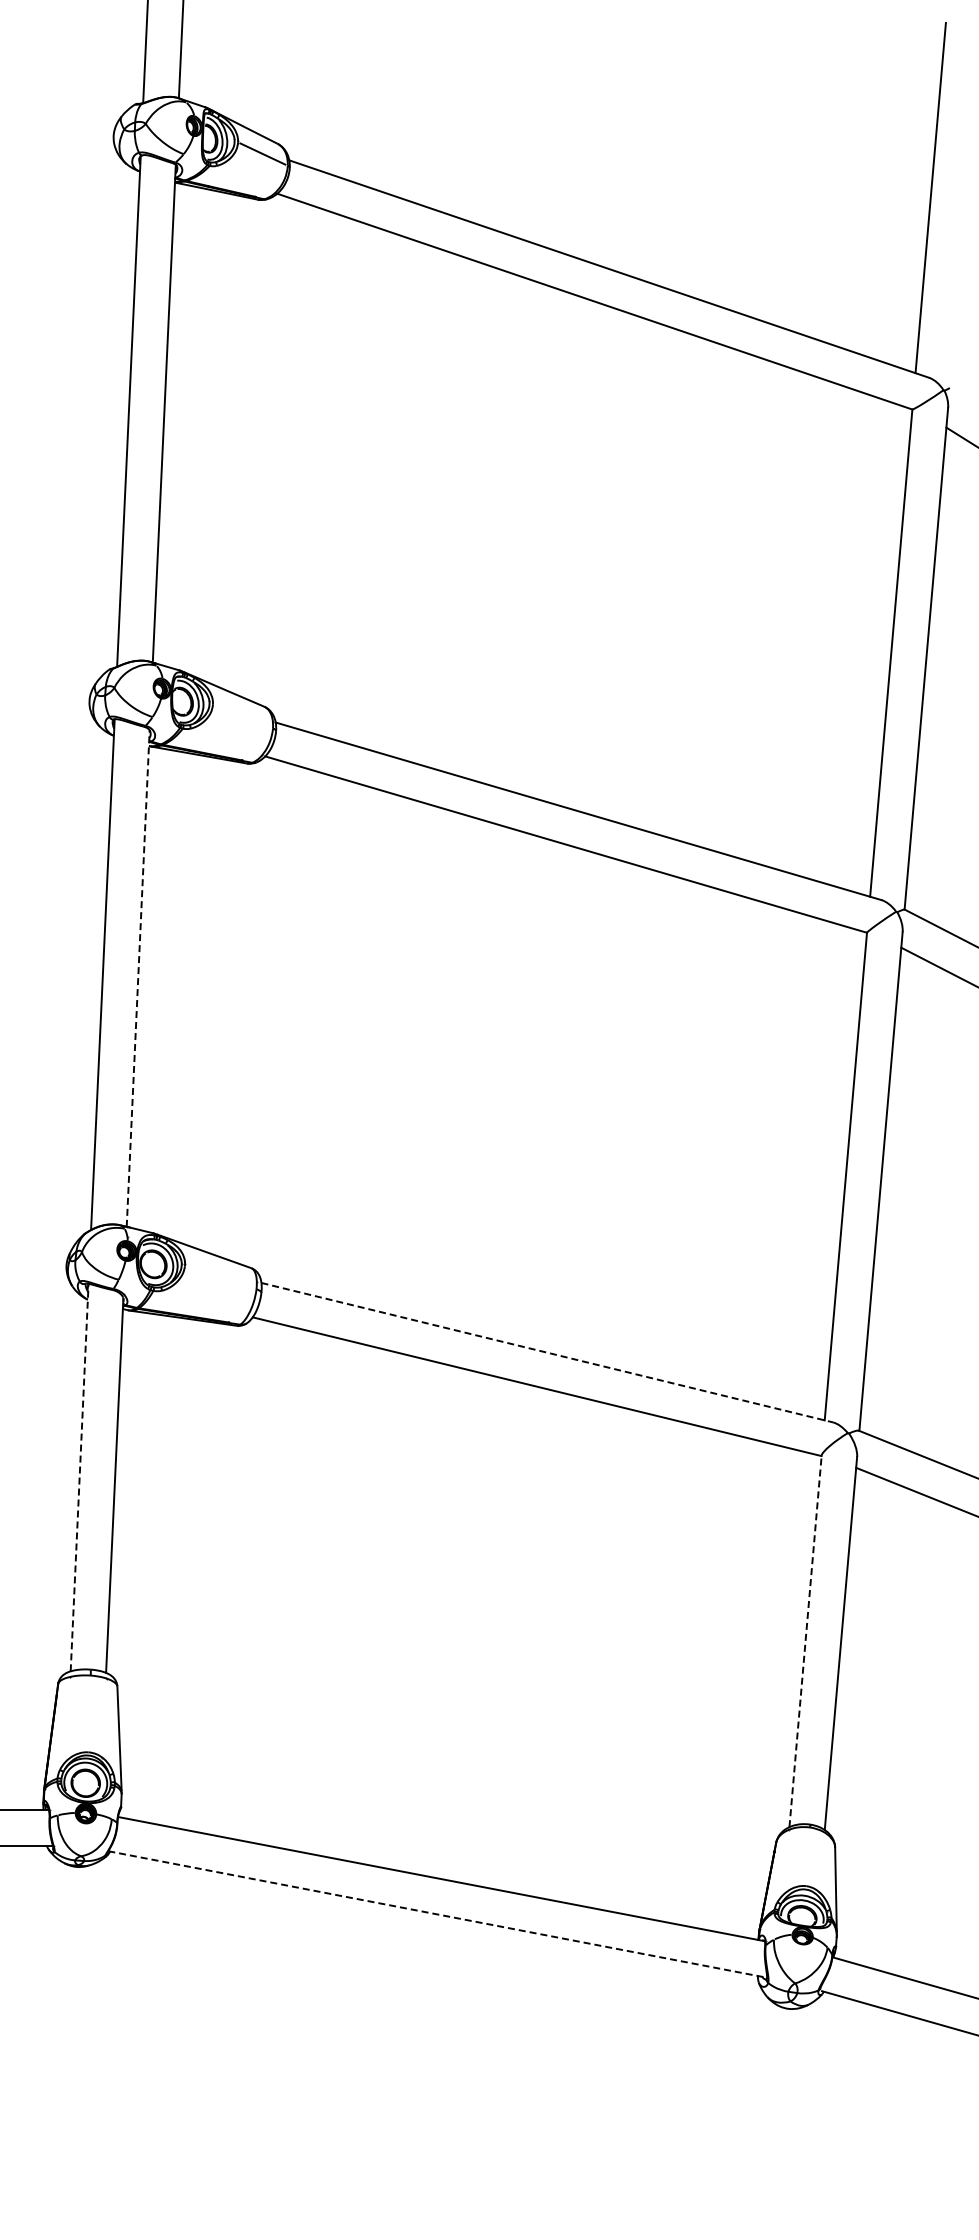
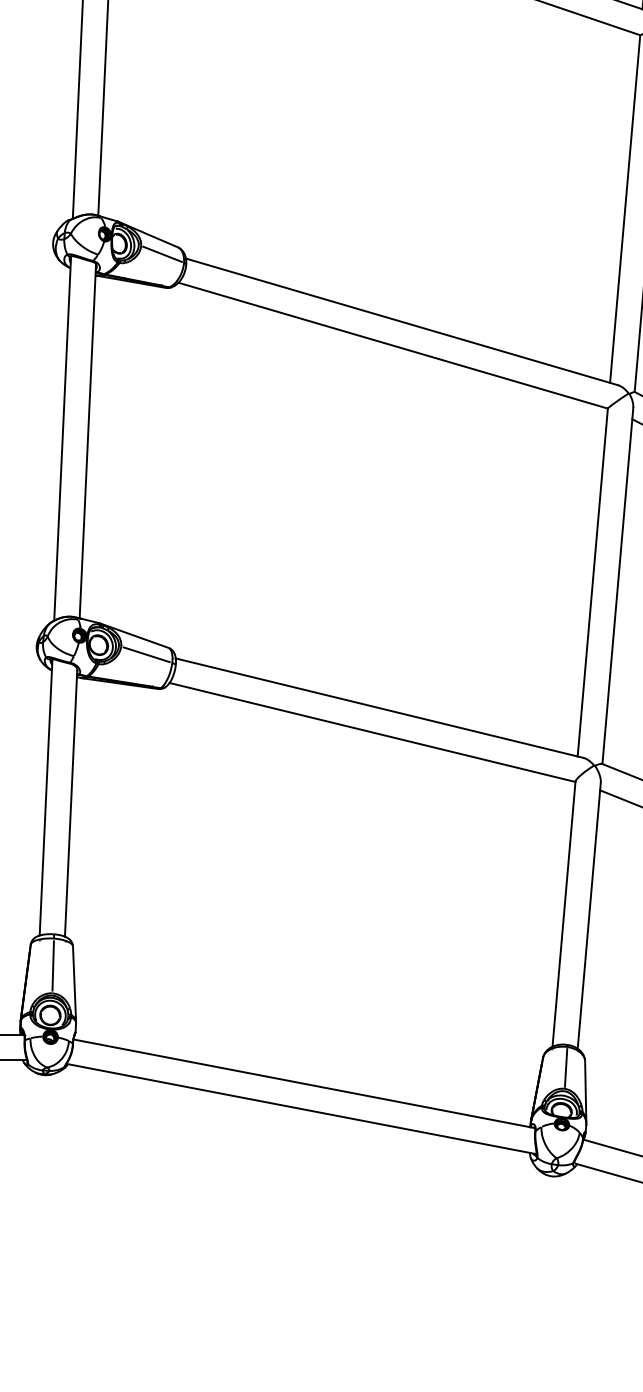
line: (242, 716) -> (162, 254), added
line: (138, 978) -> (88, 441), dashed -> solid
line: (220, 1277) -> (146, 654), added
line: (547, 1352) -> (379, 708), dashed -> solid
line: (79, 1477) -> (45, 797), dashed -> solid
line: (805, 1641) -> (563, 914), dashed -> solid
line: (89, 1713) -> (53, 965), added
line: (808, 1856) -> (566, 1067), added
line: (438, 1914) -> (302, 1109), dashed -> solid

